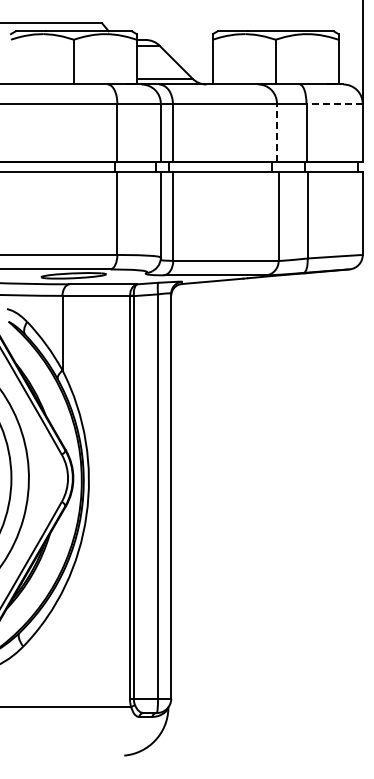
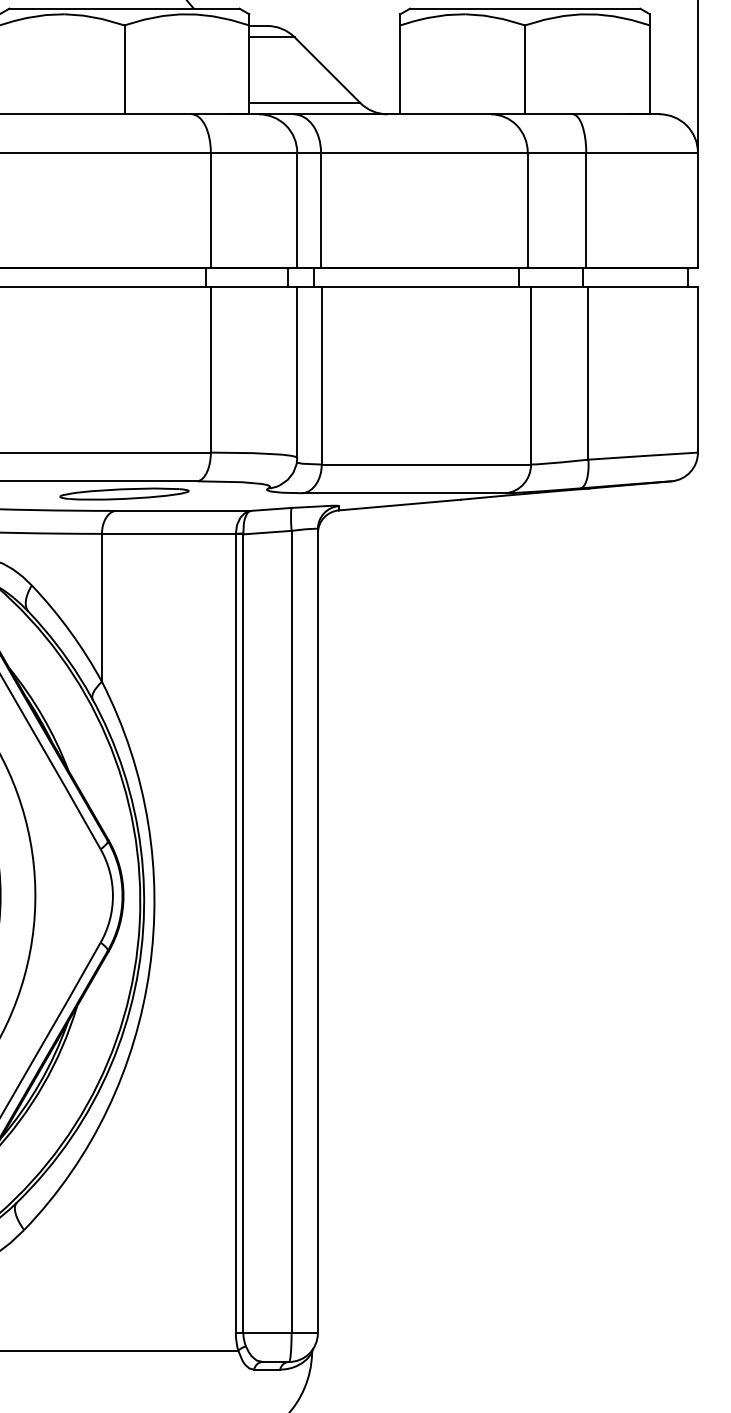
line: (334, 103) -> (641, 152), dashed -> solid
line: (277, 132) -> (528, 209), dashed -> solid

